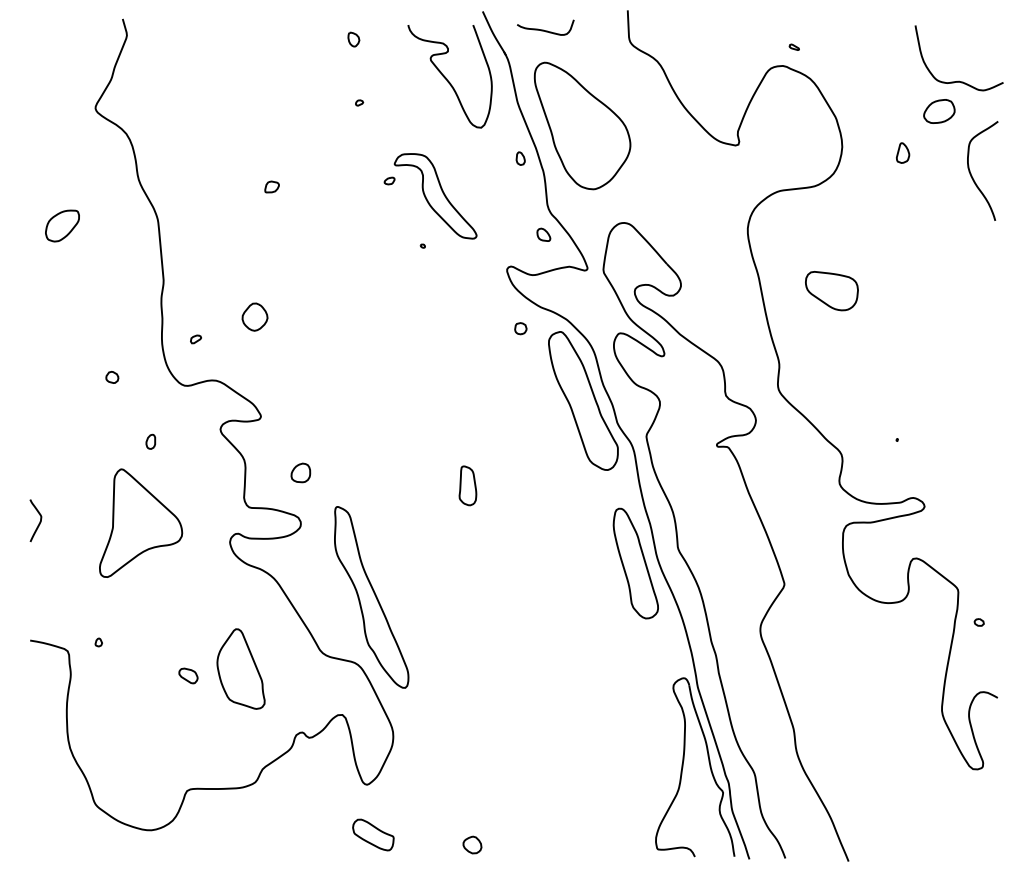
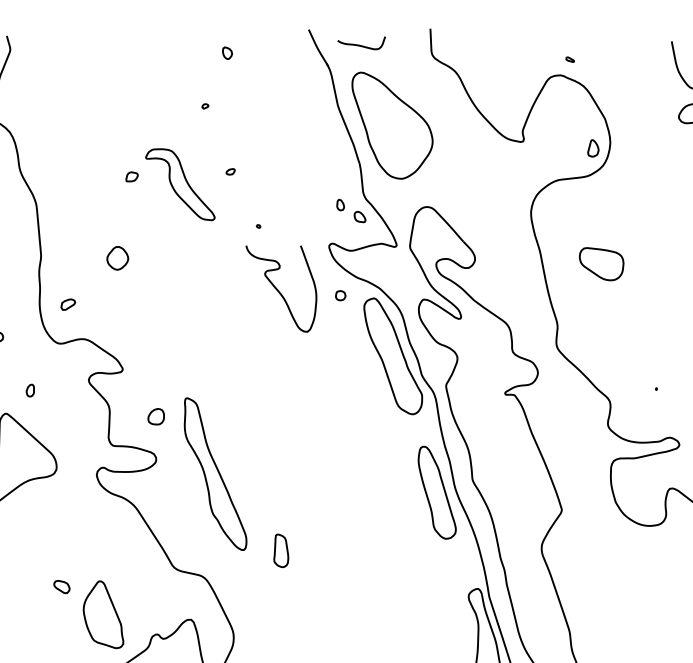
part: (353, 39) -> (227, 53), moved
curve: (447, 78) -> (279, 290), moved
part: (903, 152) -> (593, 147), moved
part: (520, 158) -> (340, 204), moved
part: (435, 196) -> (180, 184), moved
part: (254, 316) -> (117, 257), moved
part: (195, 339) -> (67, 304), size x1.6
part: (467, 485) -> (280, 550), moved
part: (371, 597) -> (215, 474), moved
part: (240, 668) -> (103, 614), moved

